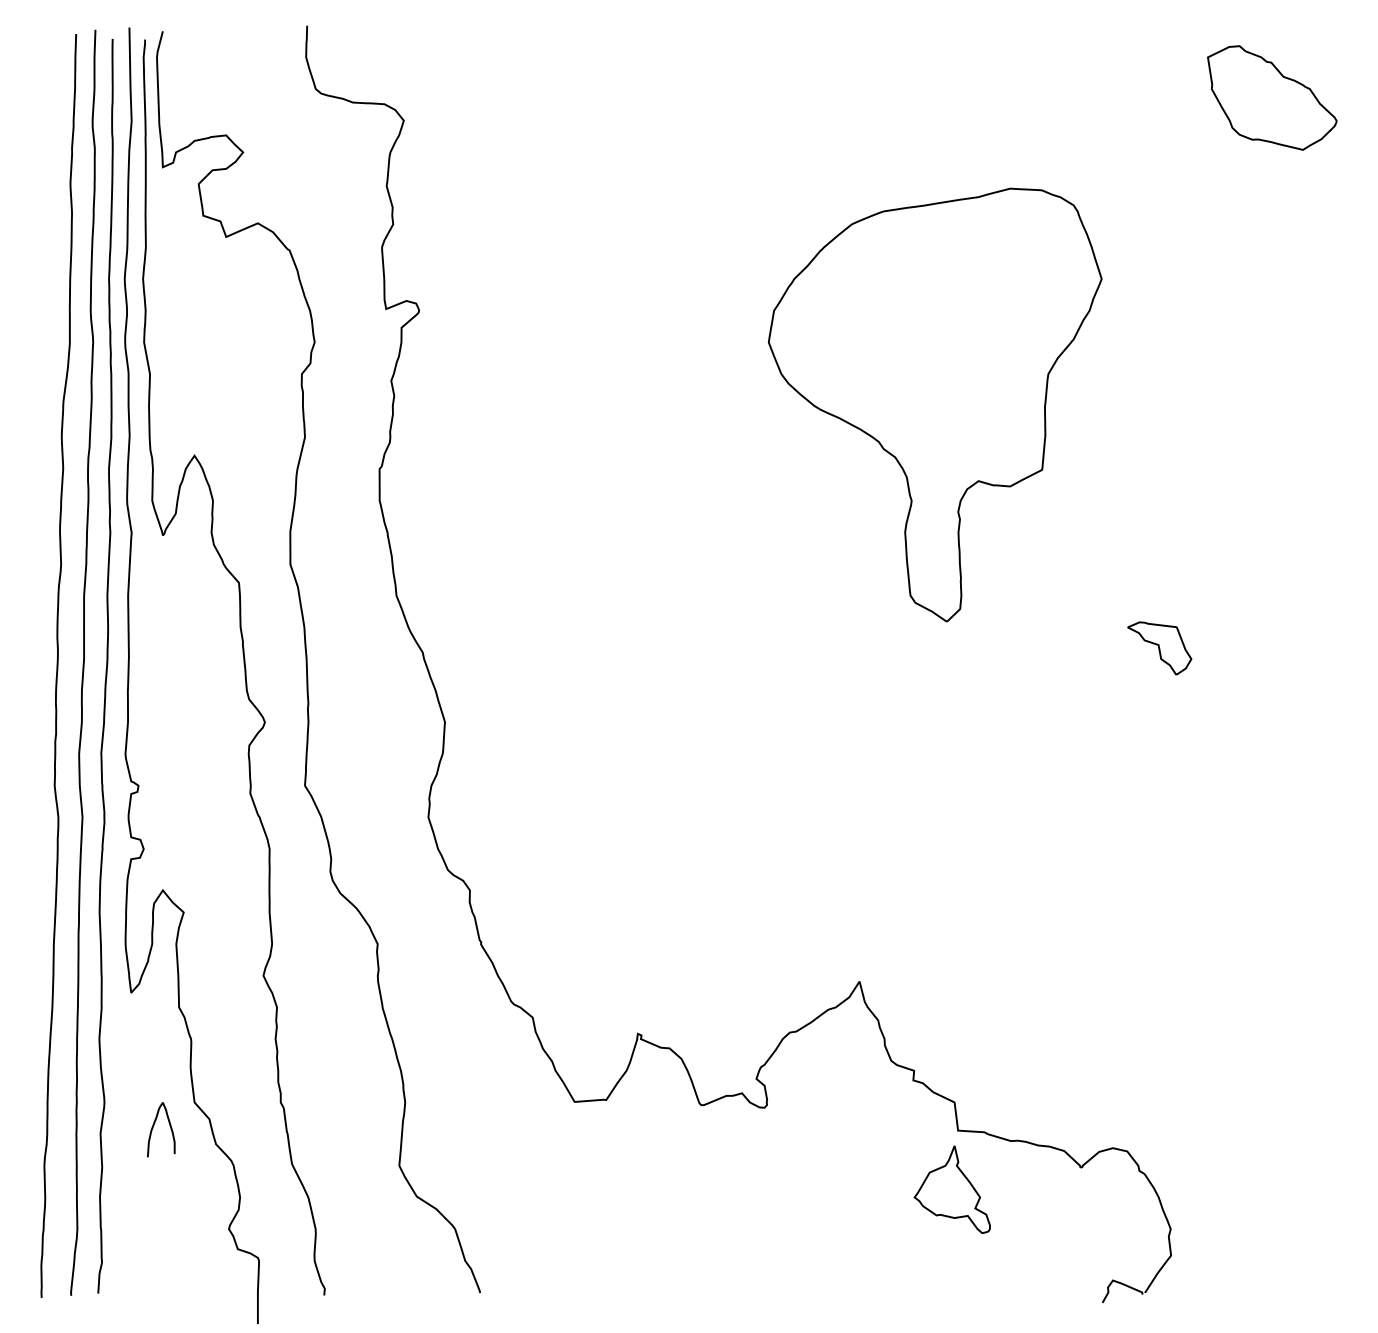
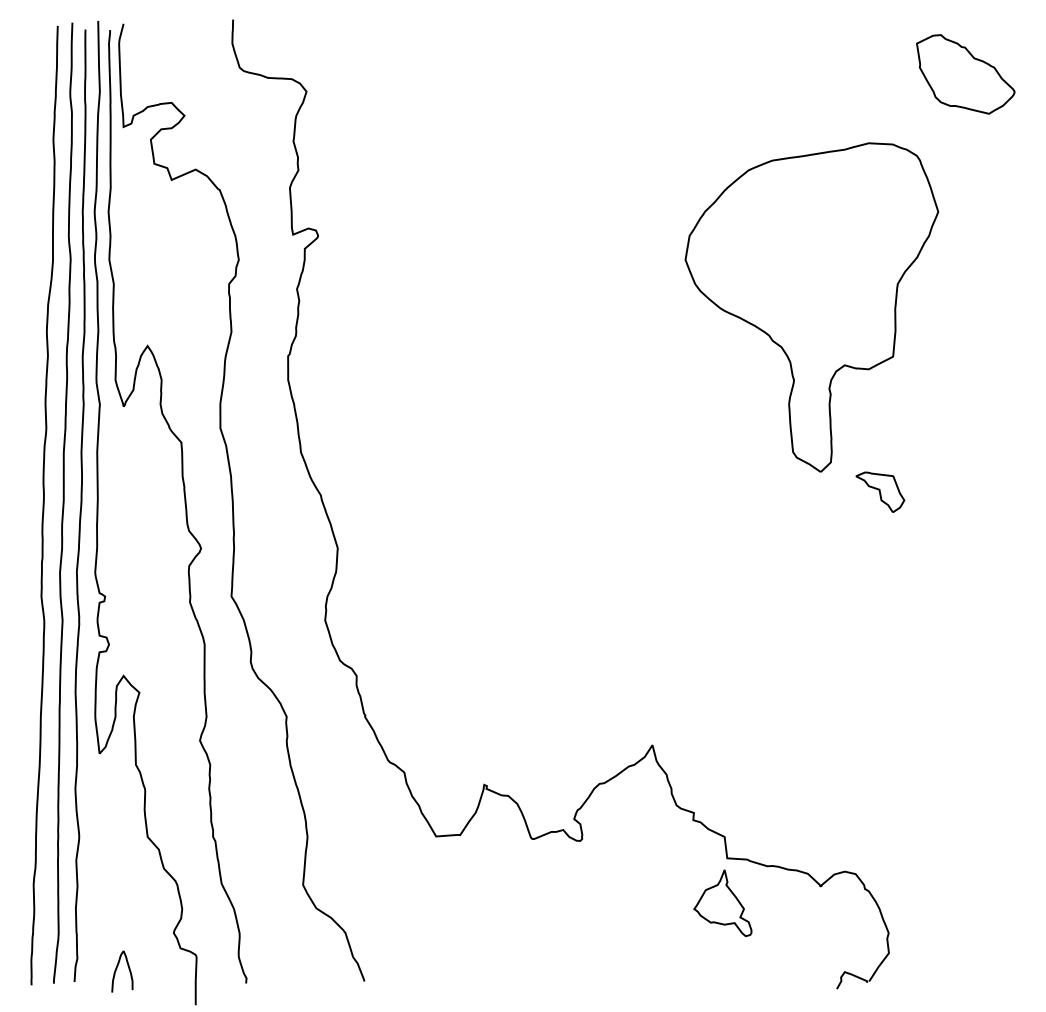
part: (934, 405) -> (811, 307), moved
curve: (154, 1125) -> (117, 968), moved

